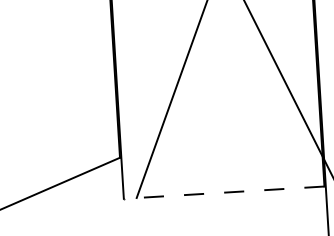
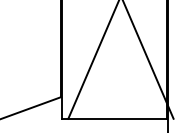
line: (224, 192) -> (114, 118), dashed -> solid

